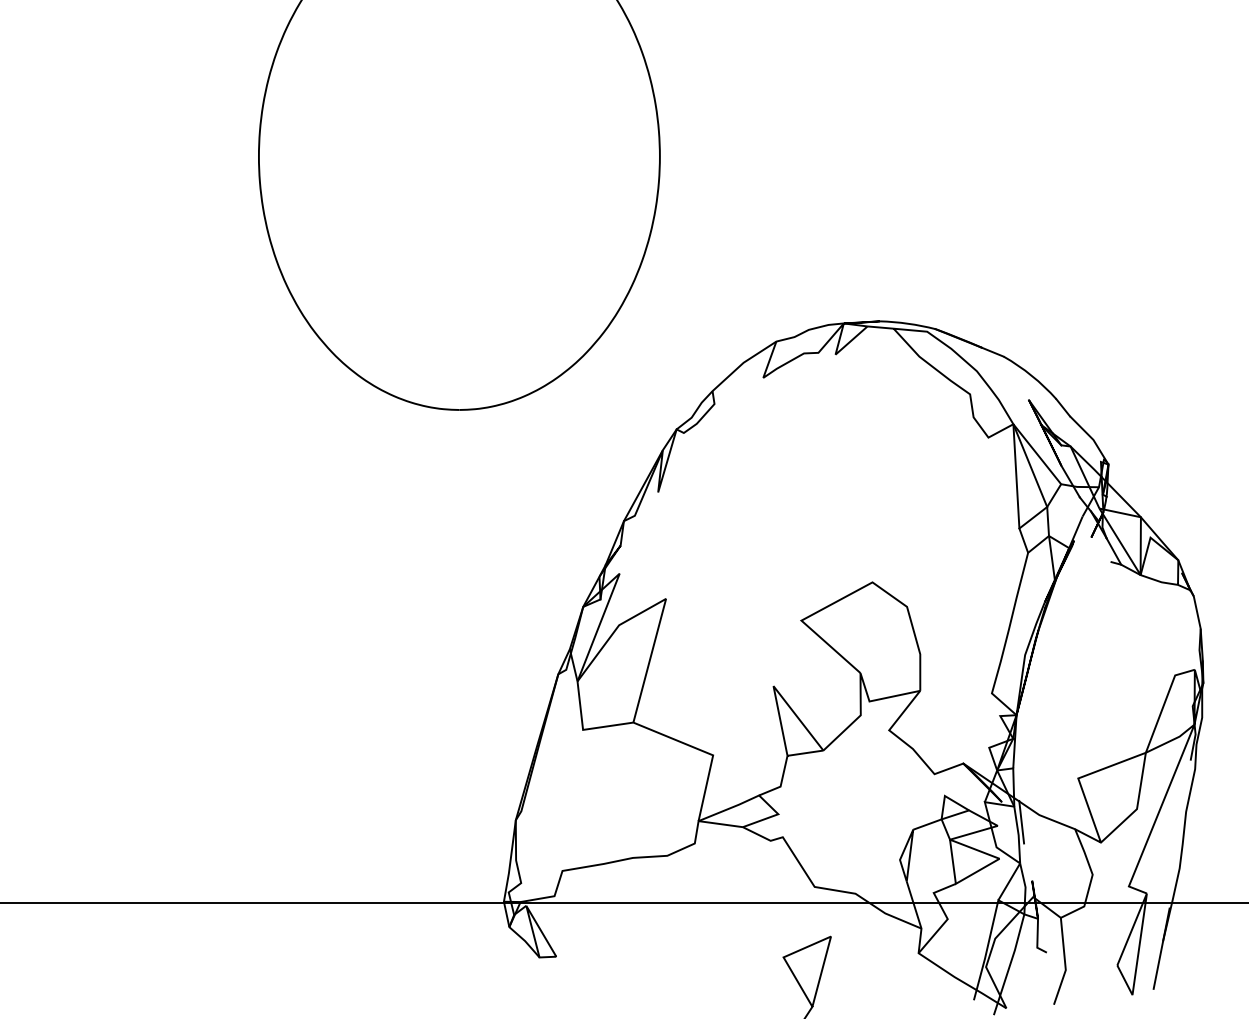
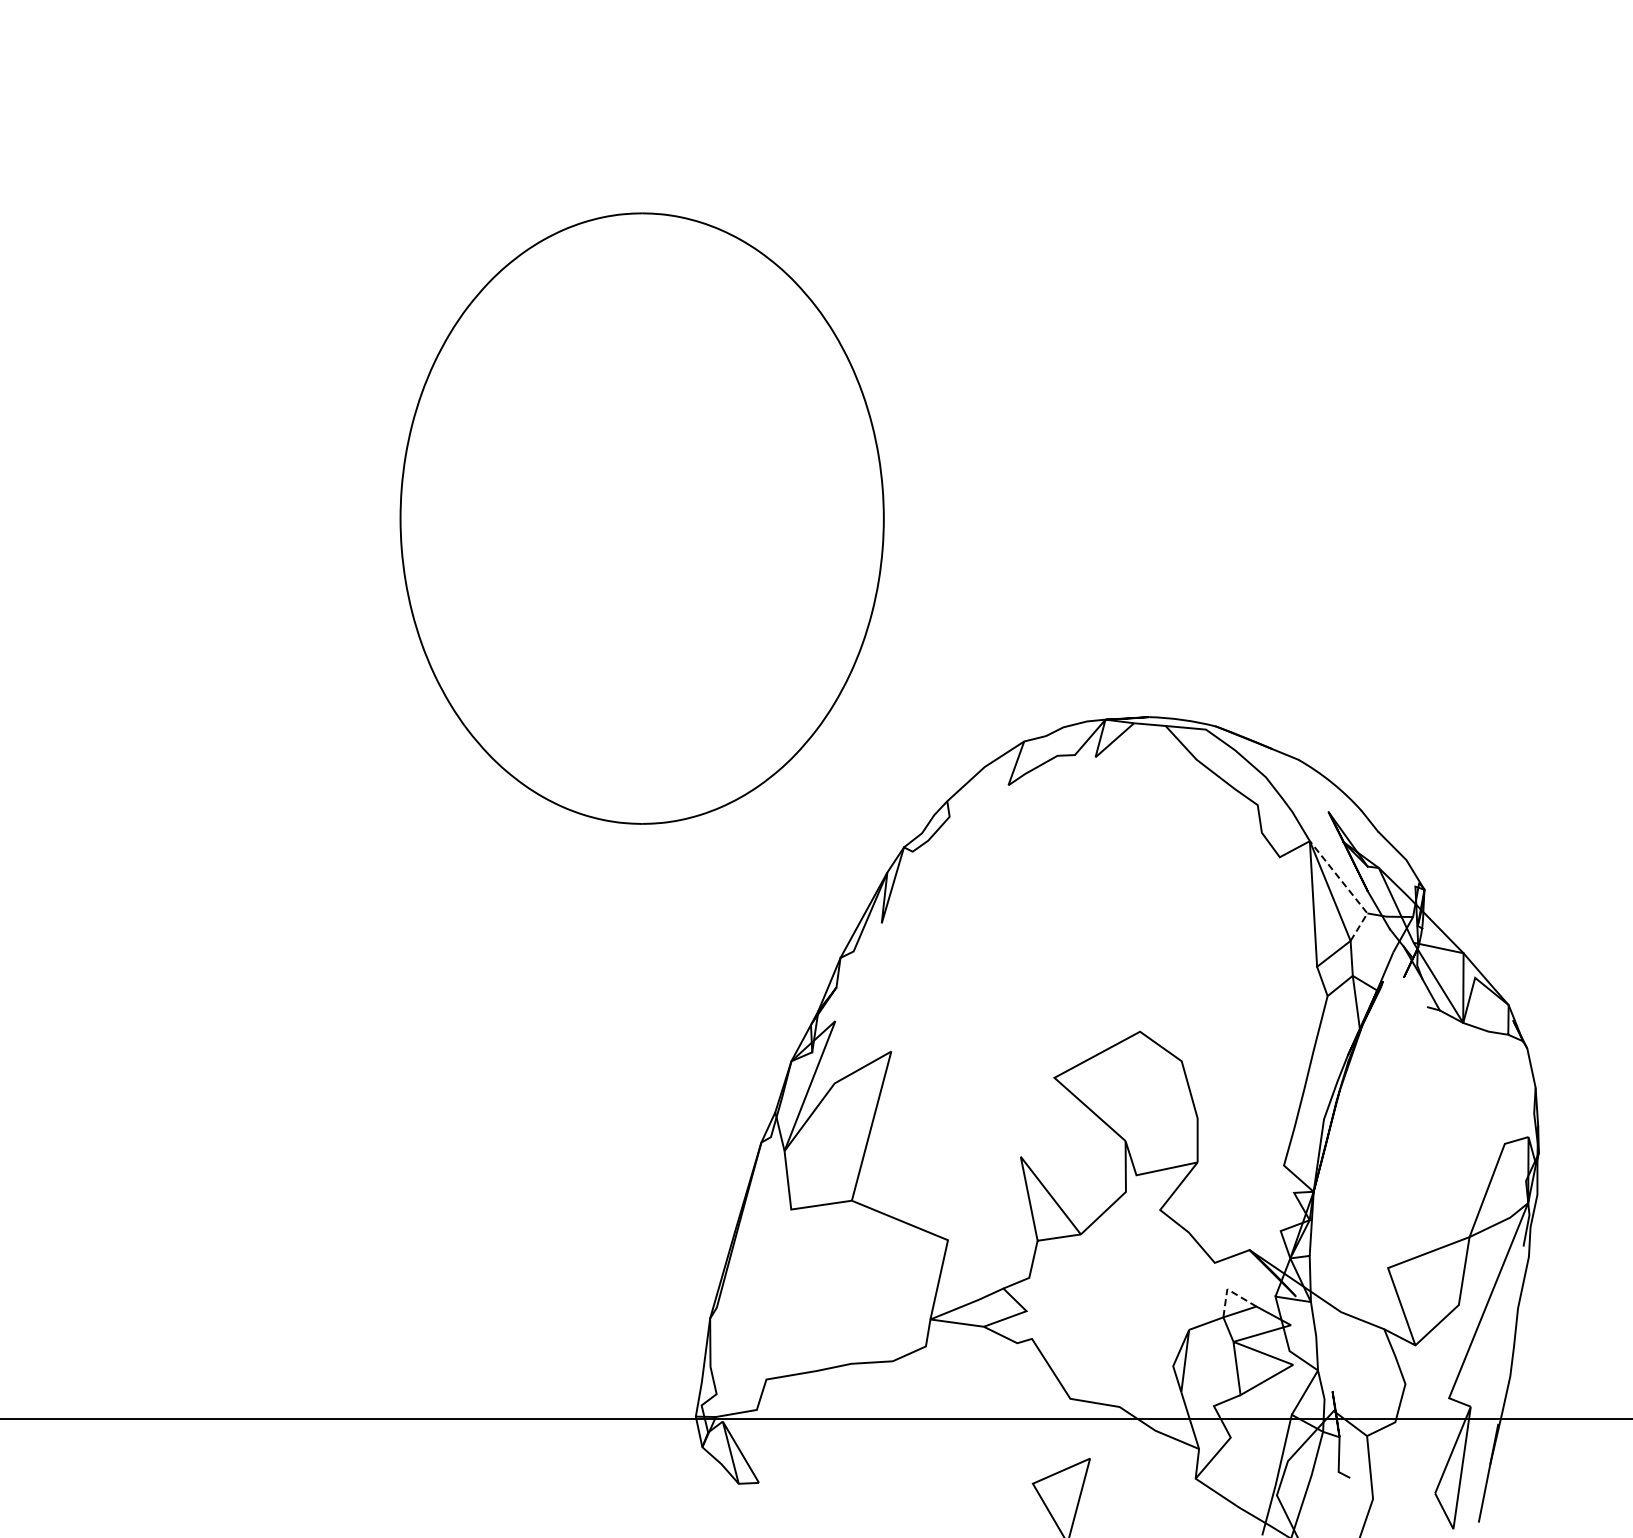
line: (1045, 465) -> (1348, 890), solid -> dashed
line: (946, 797) -> (1229, 1290), solid -> dashed
line: (1021, 821) -> (1319, 1320), removed

